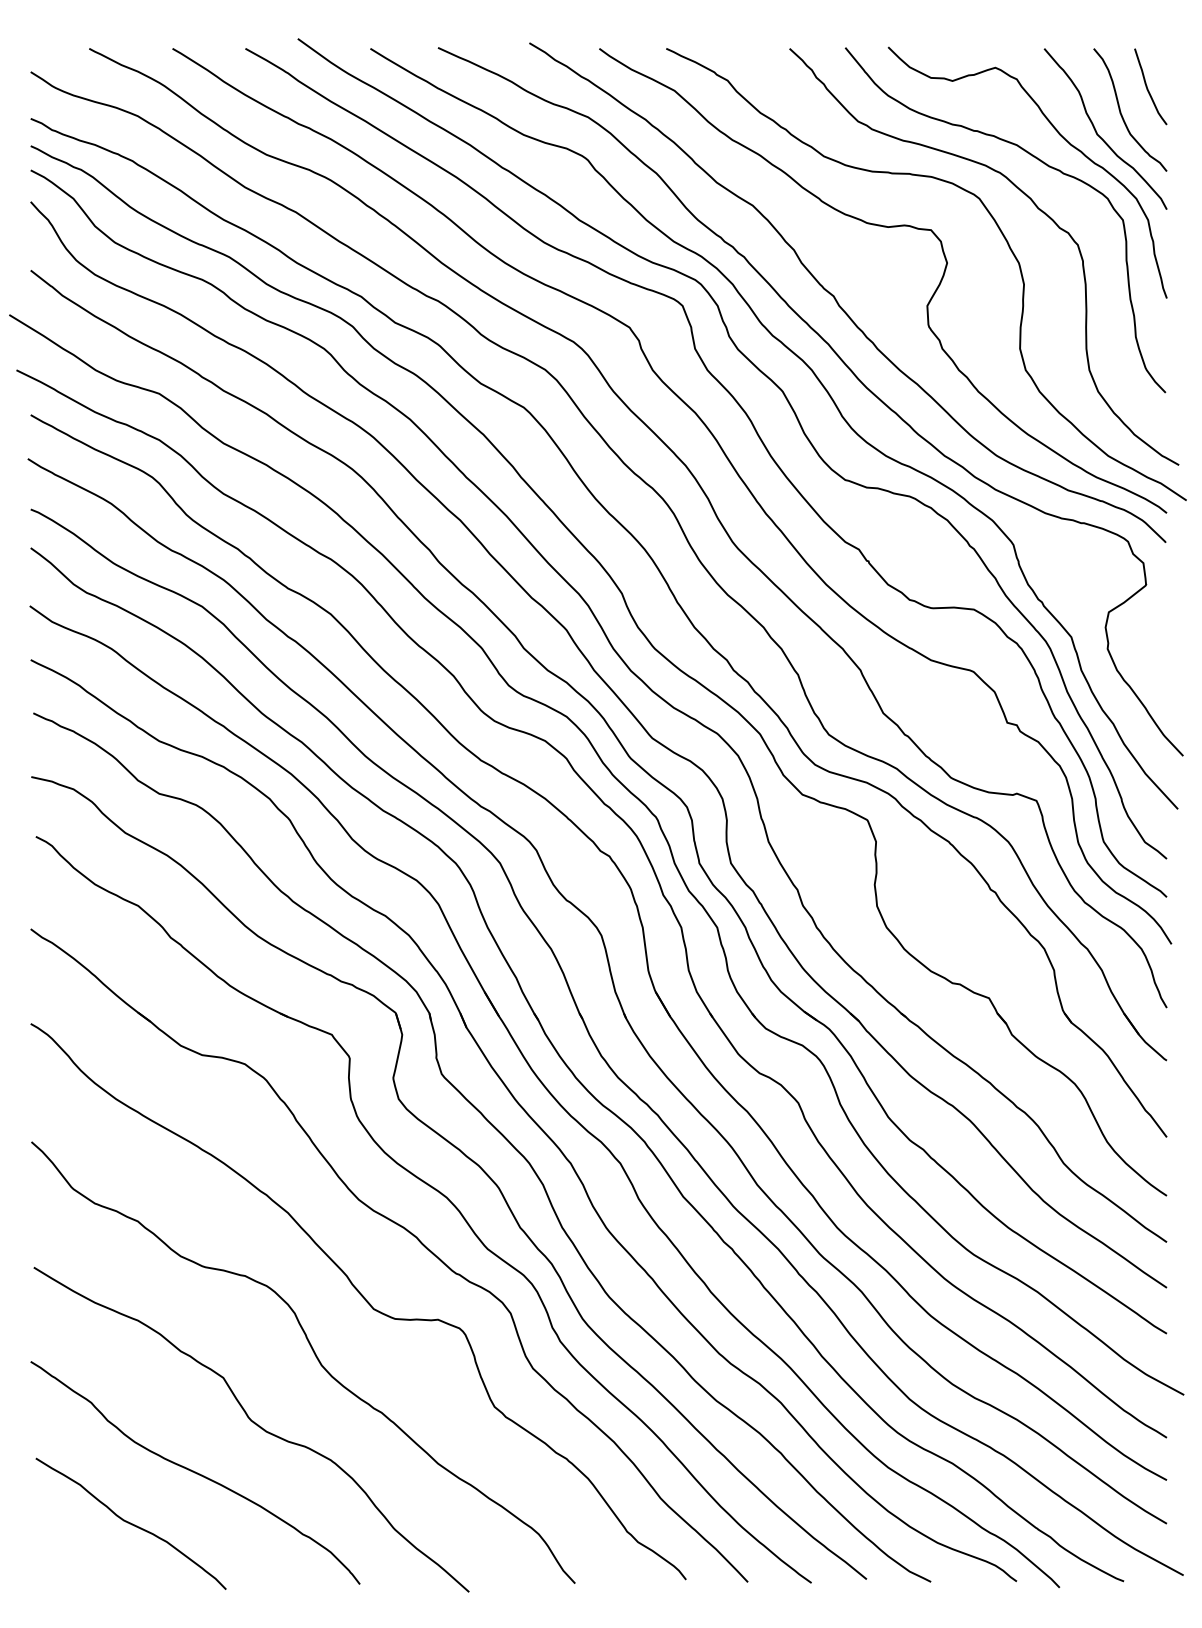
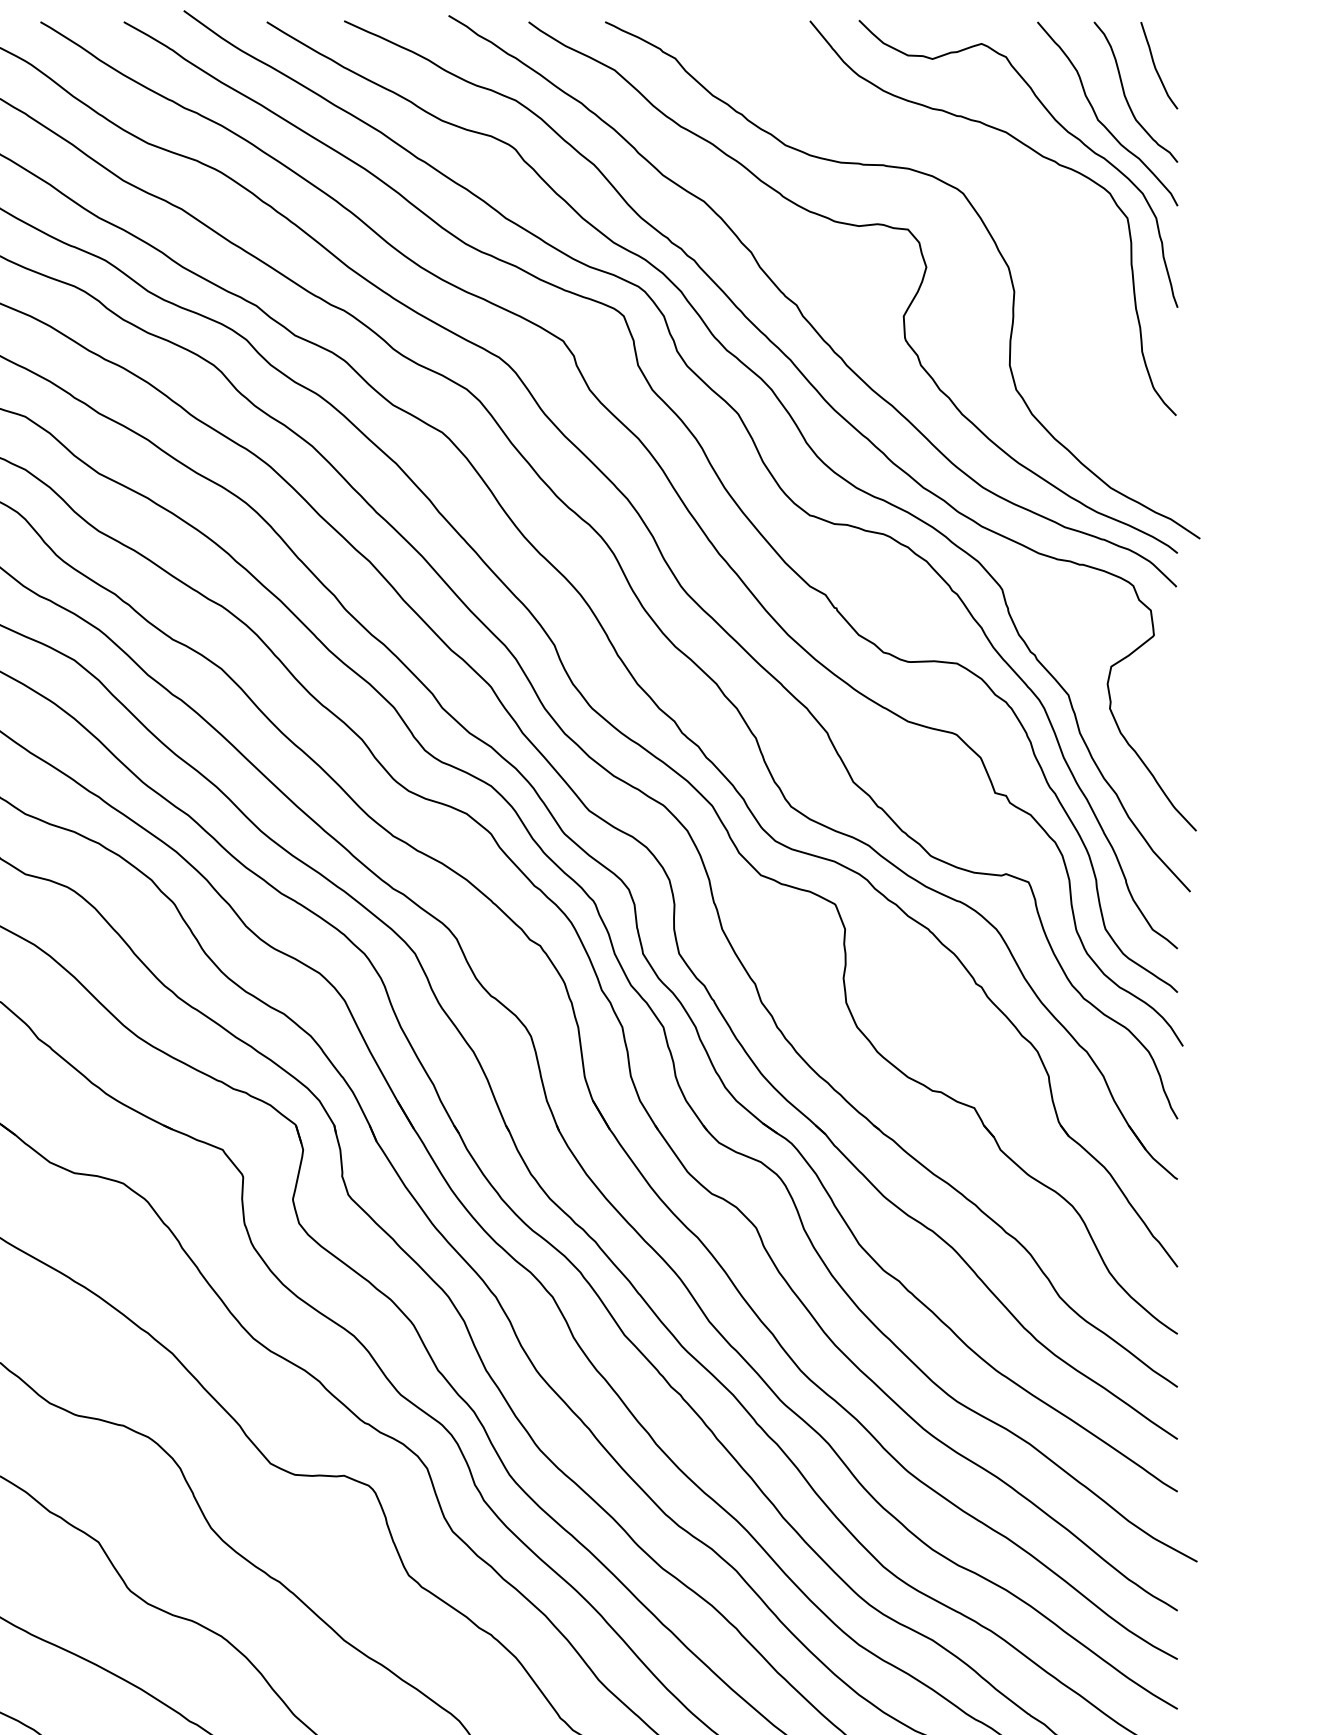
curve: (1034, 205) -> (1026, 201), removed

